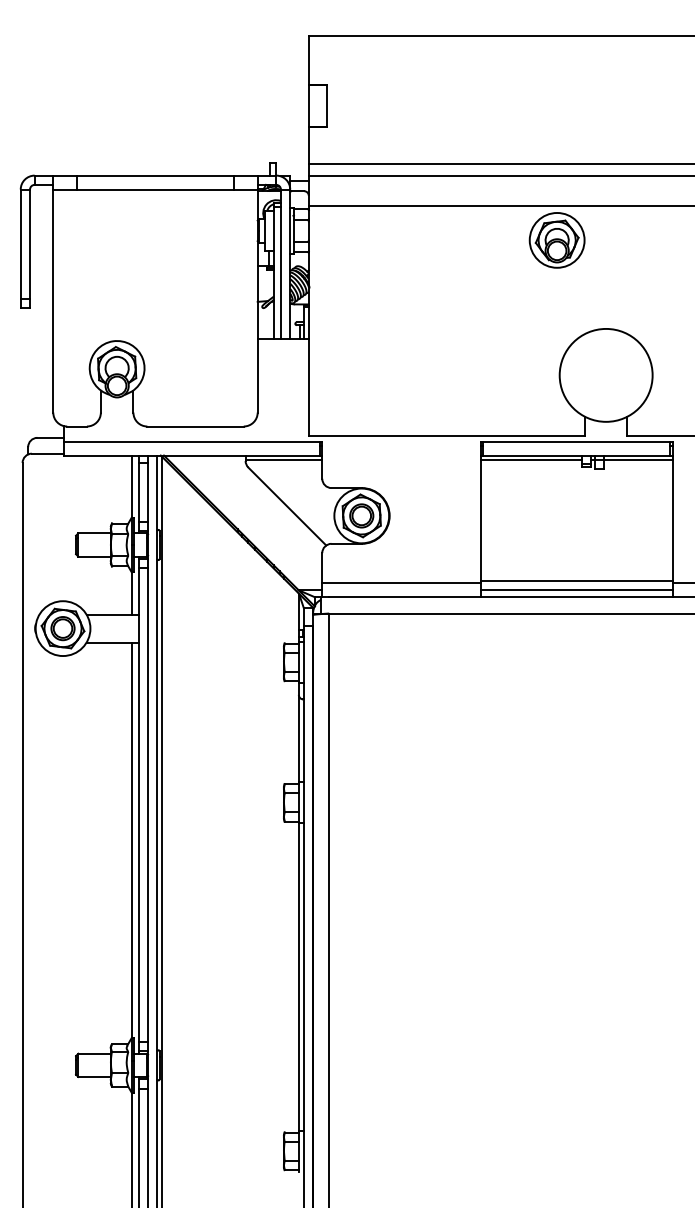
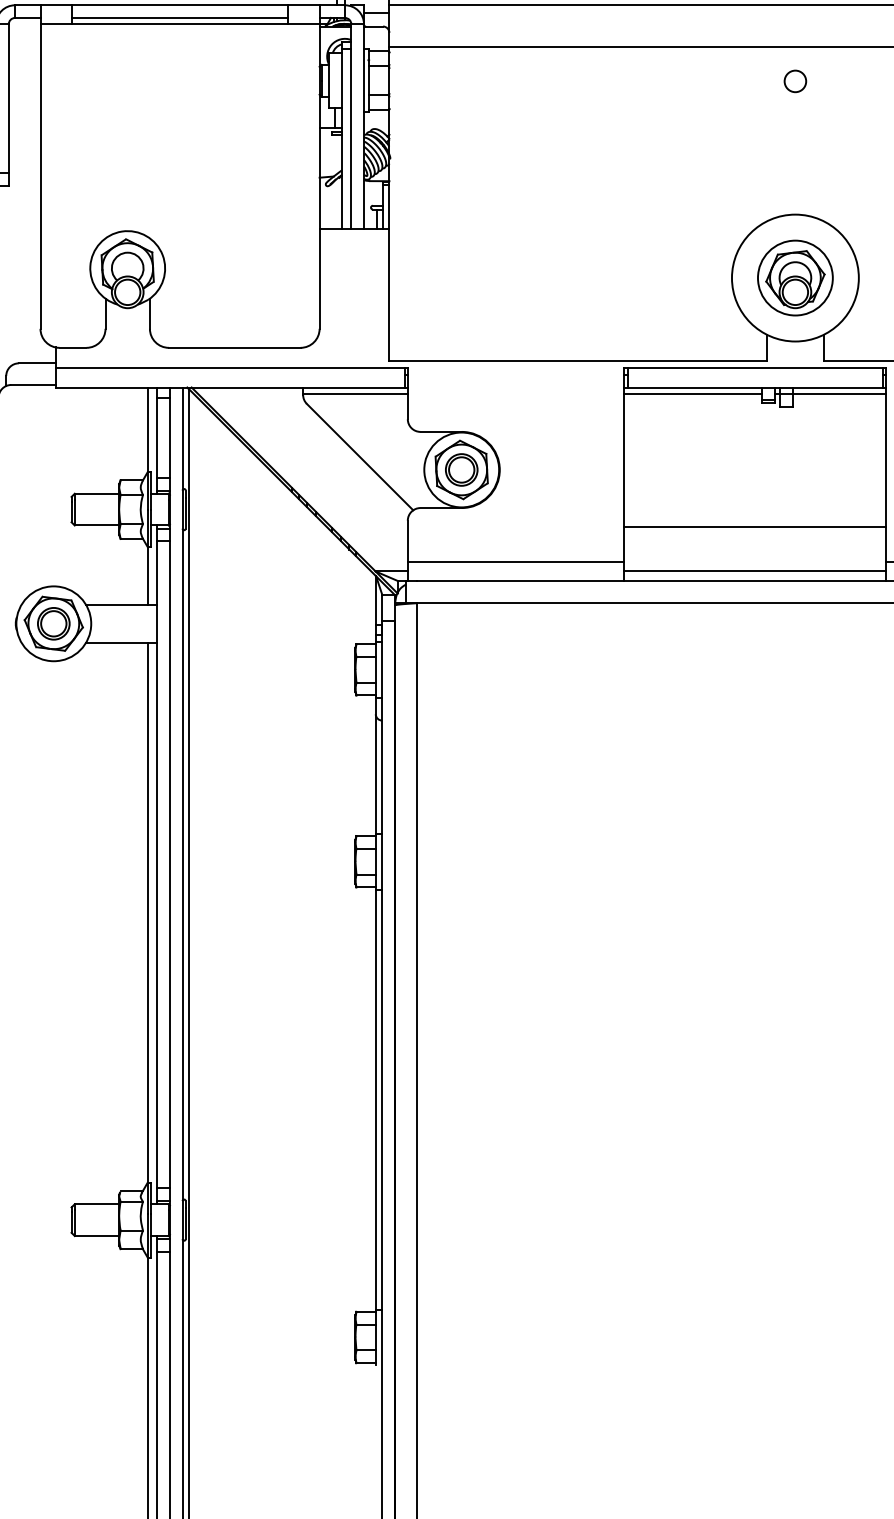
line: (155, 184) -> (180, 17), added
circle: (605, 231) -> (794, 81), added
part: (556, 240) -> (794, 278), moved
line: (576, 580) -> (754, 526), moved

